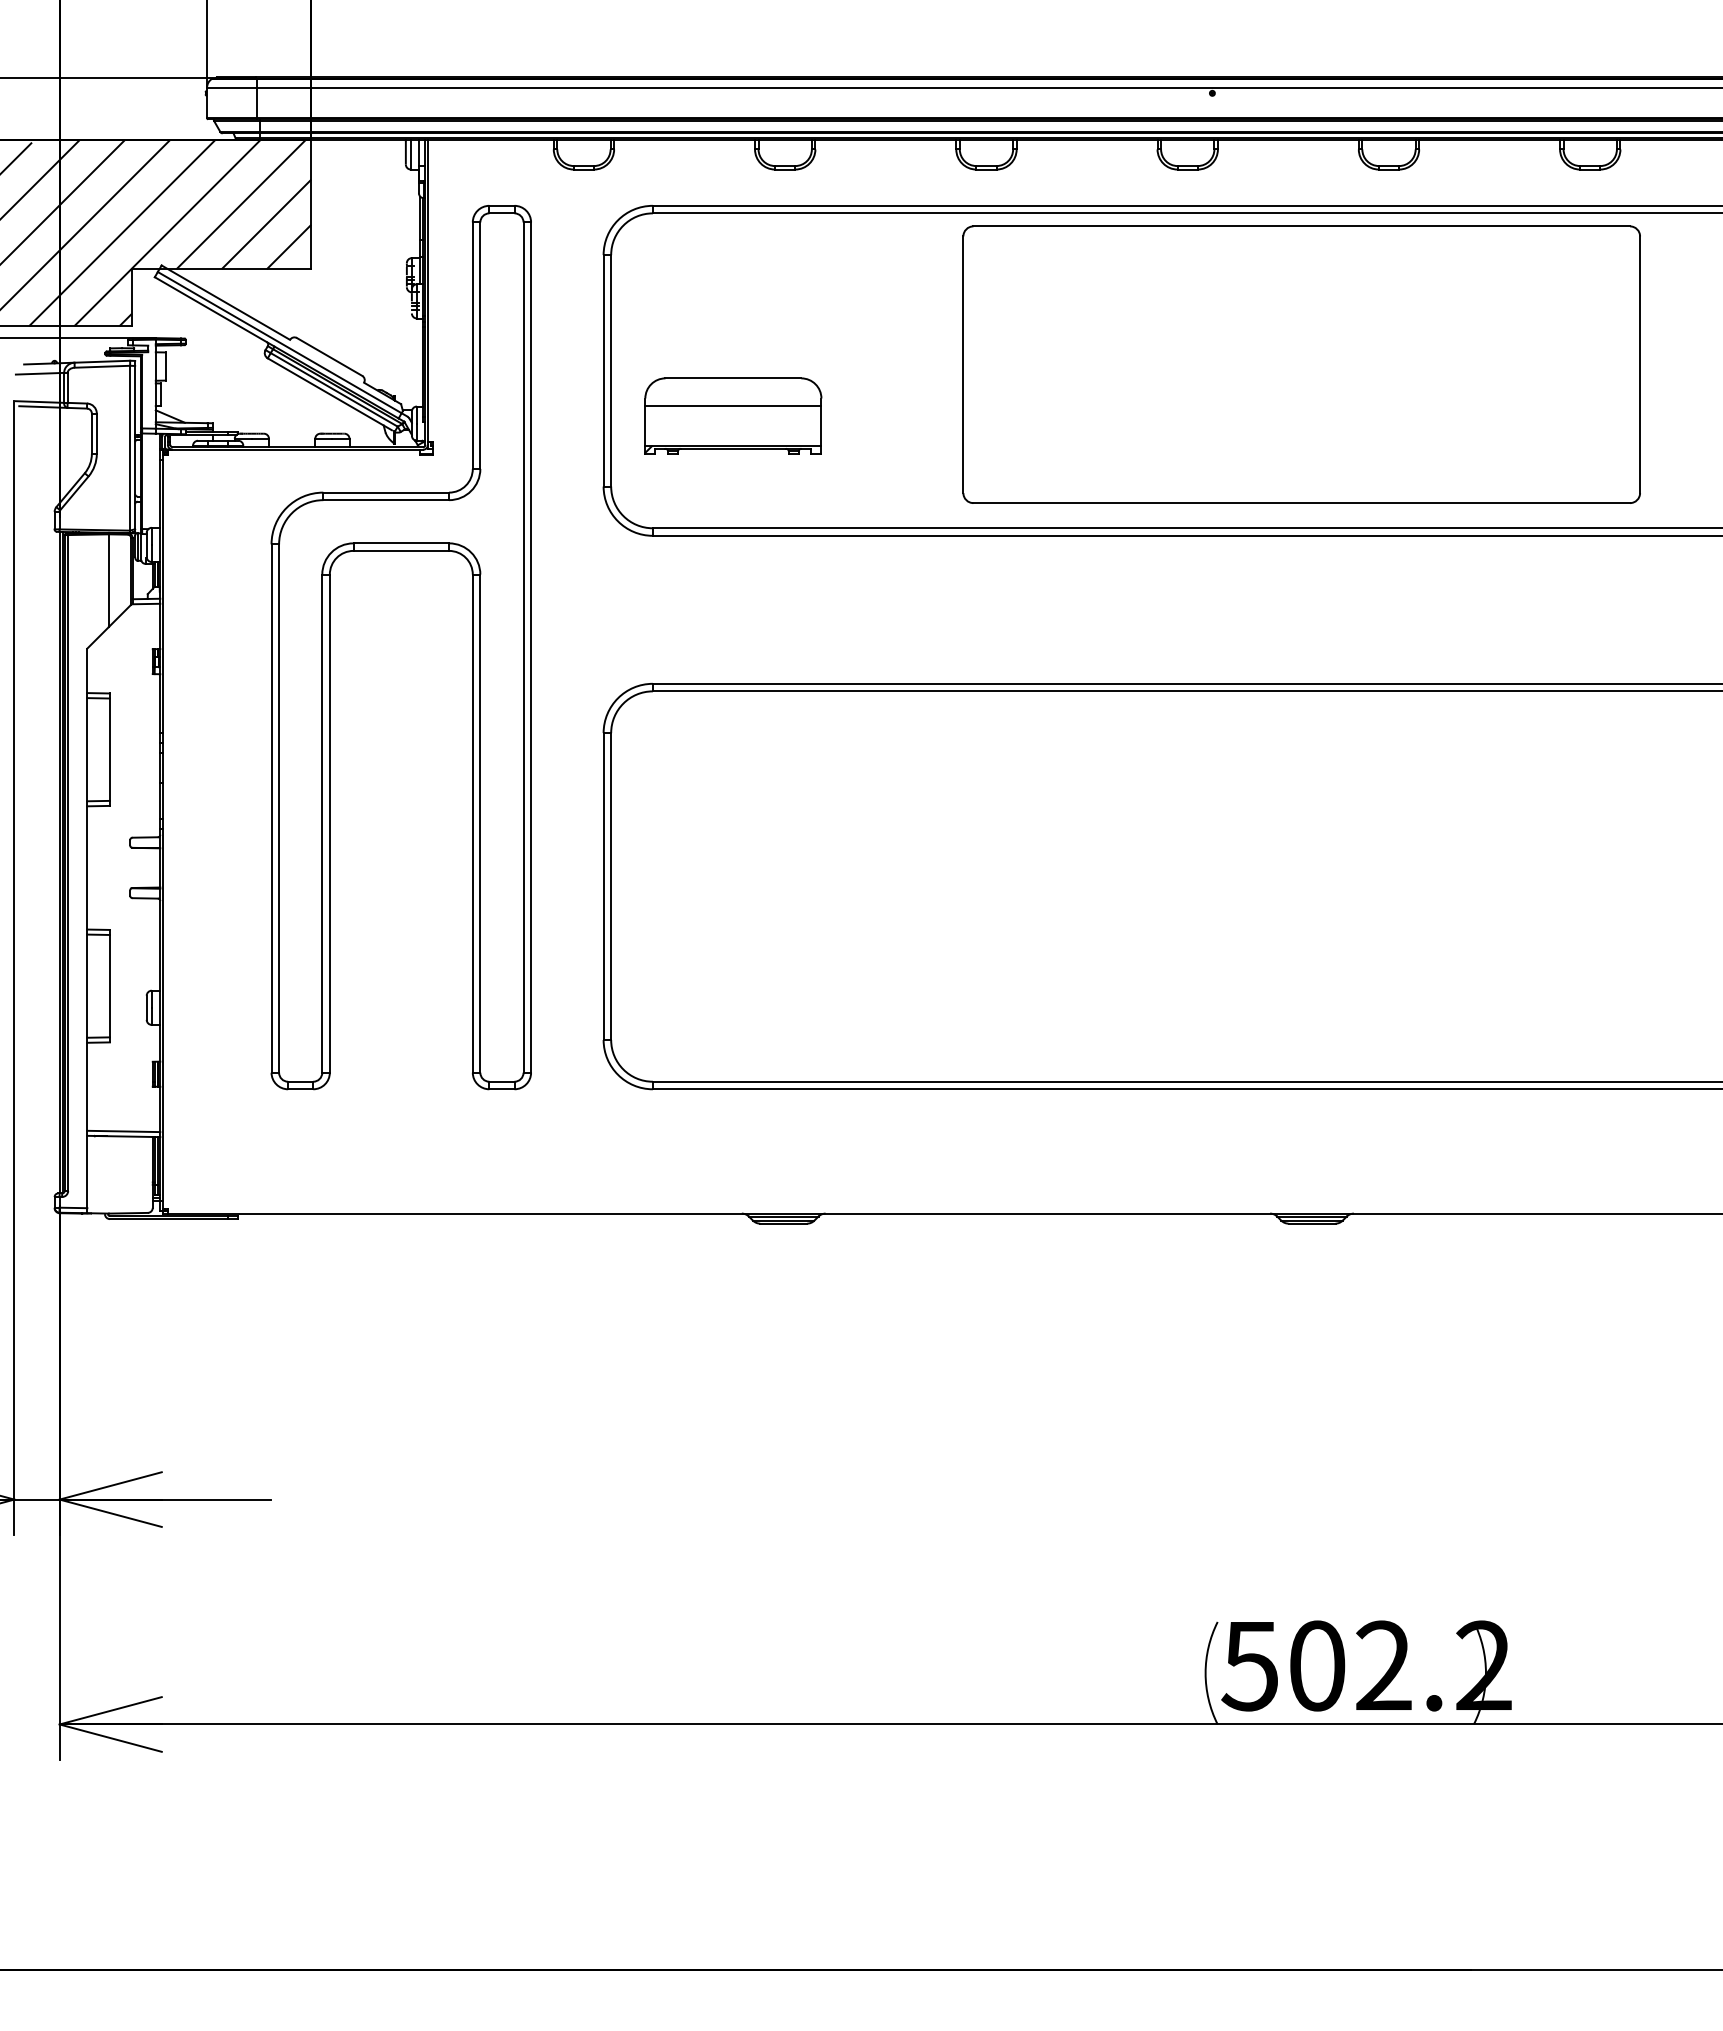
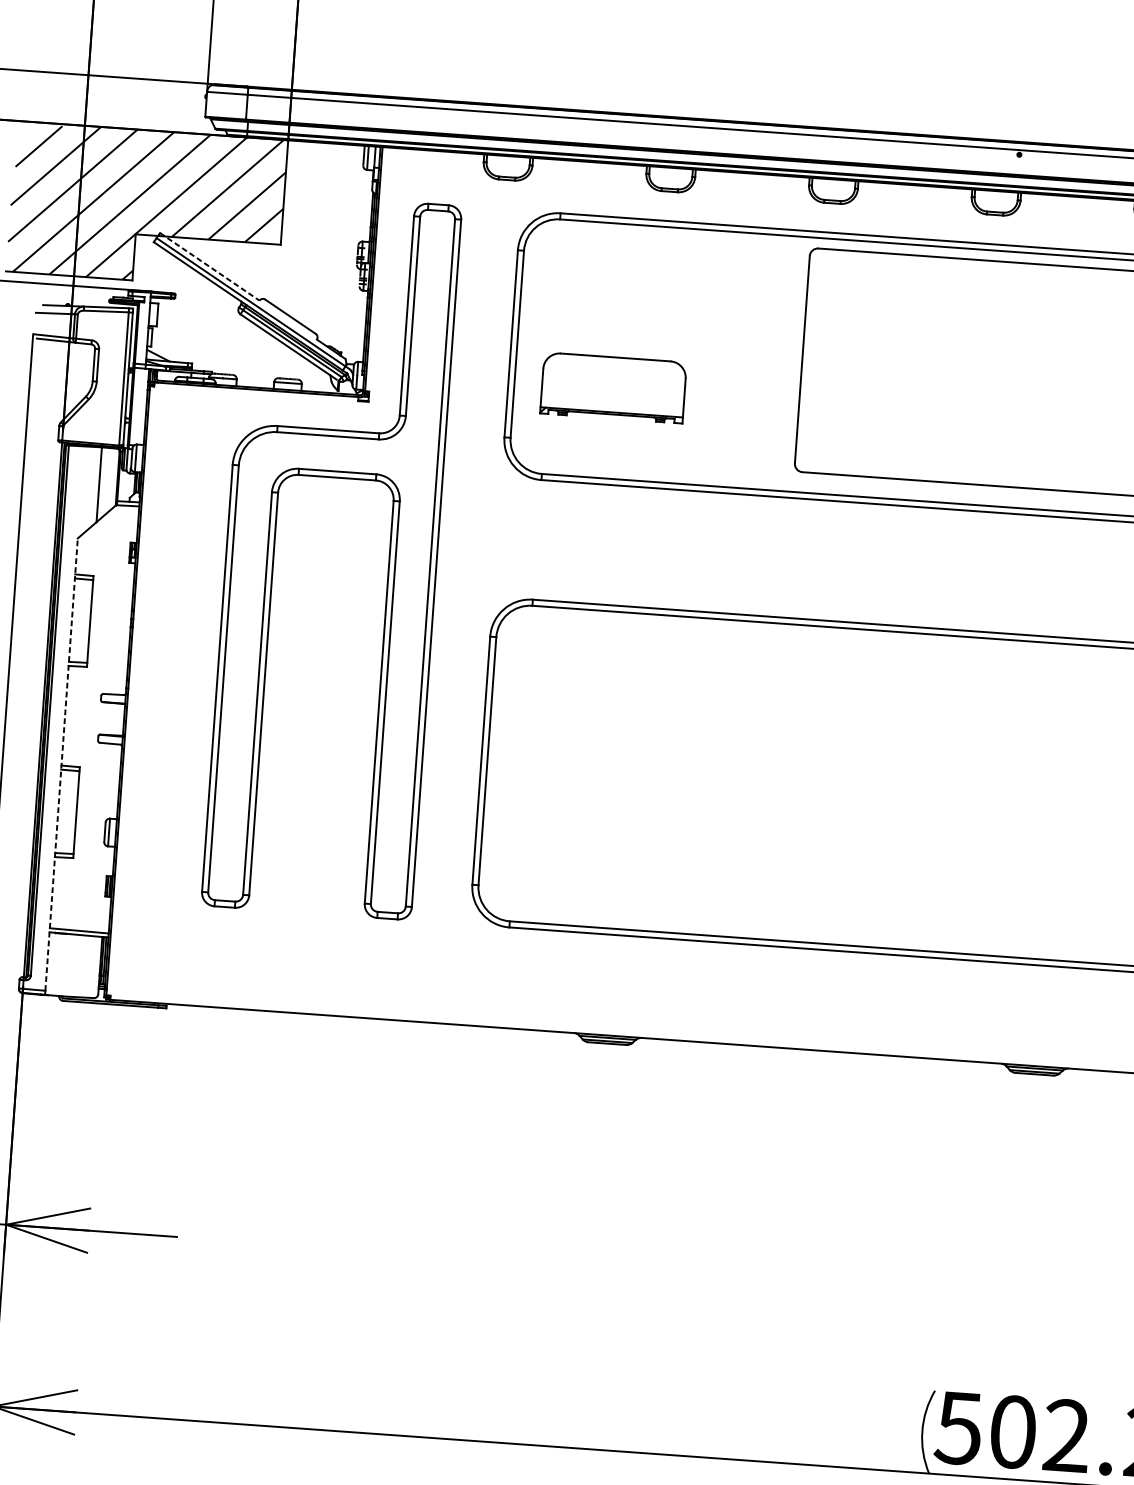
line: (226, 302) -> (210, 266), solid -> dashed
line: (733, 406) -> (614, 380), removed
line: (87, 928) -> (61, 764), solid -> dashed

